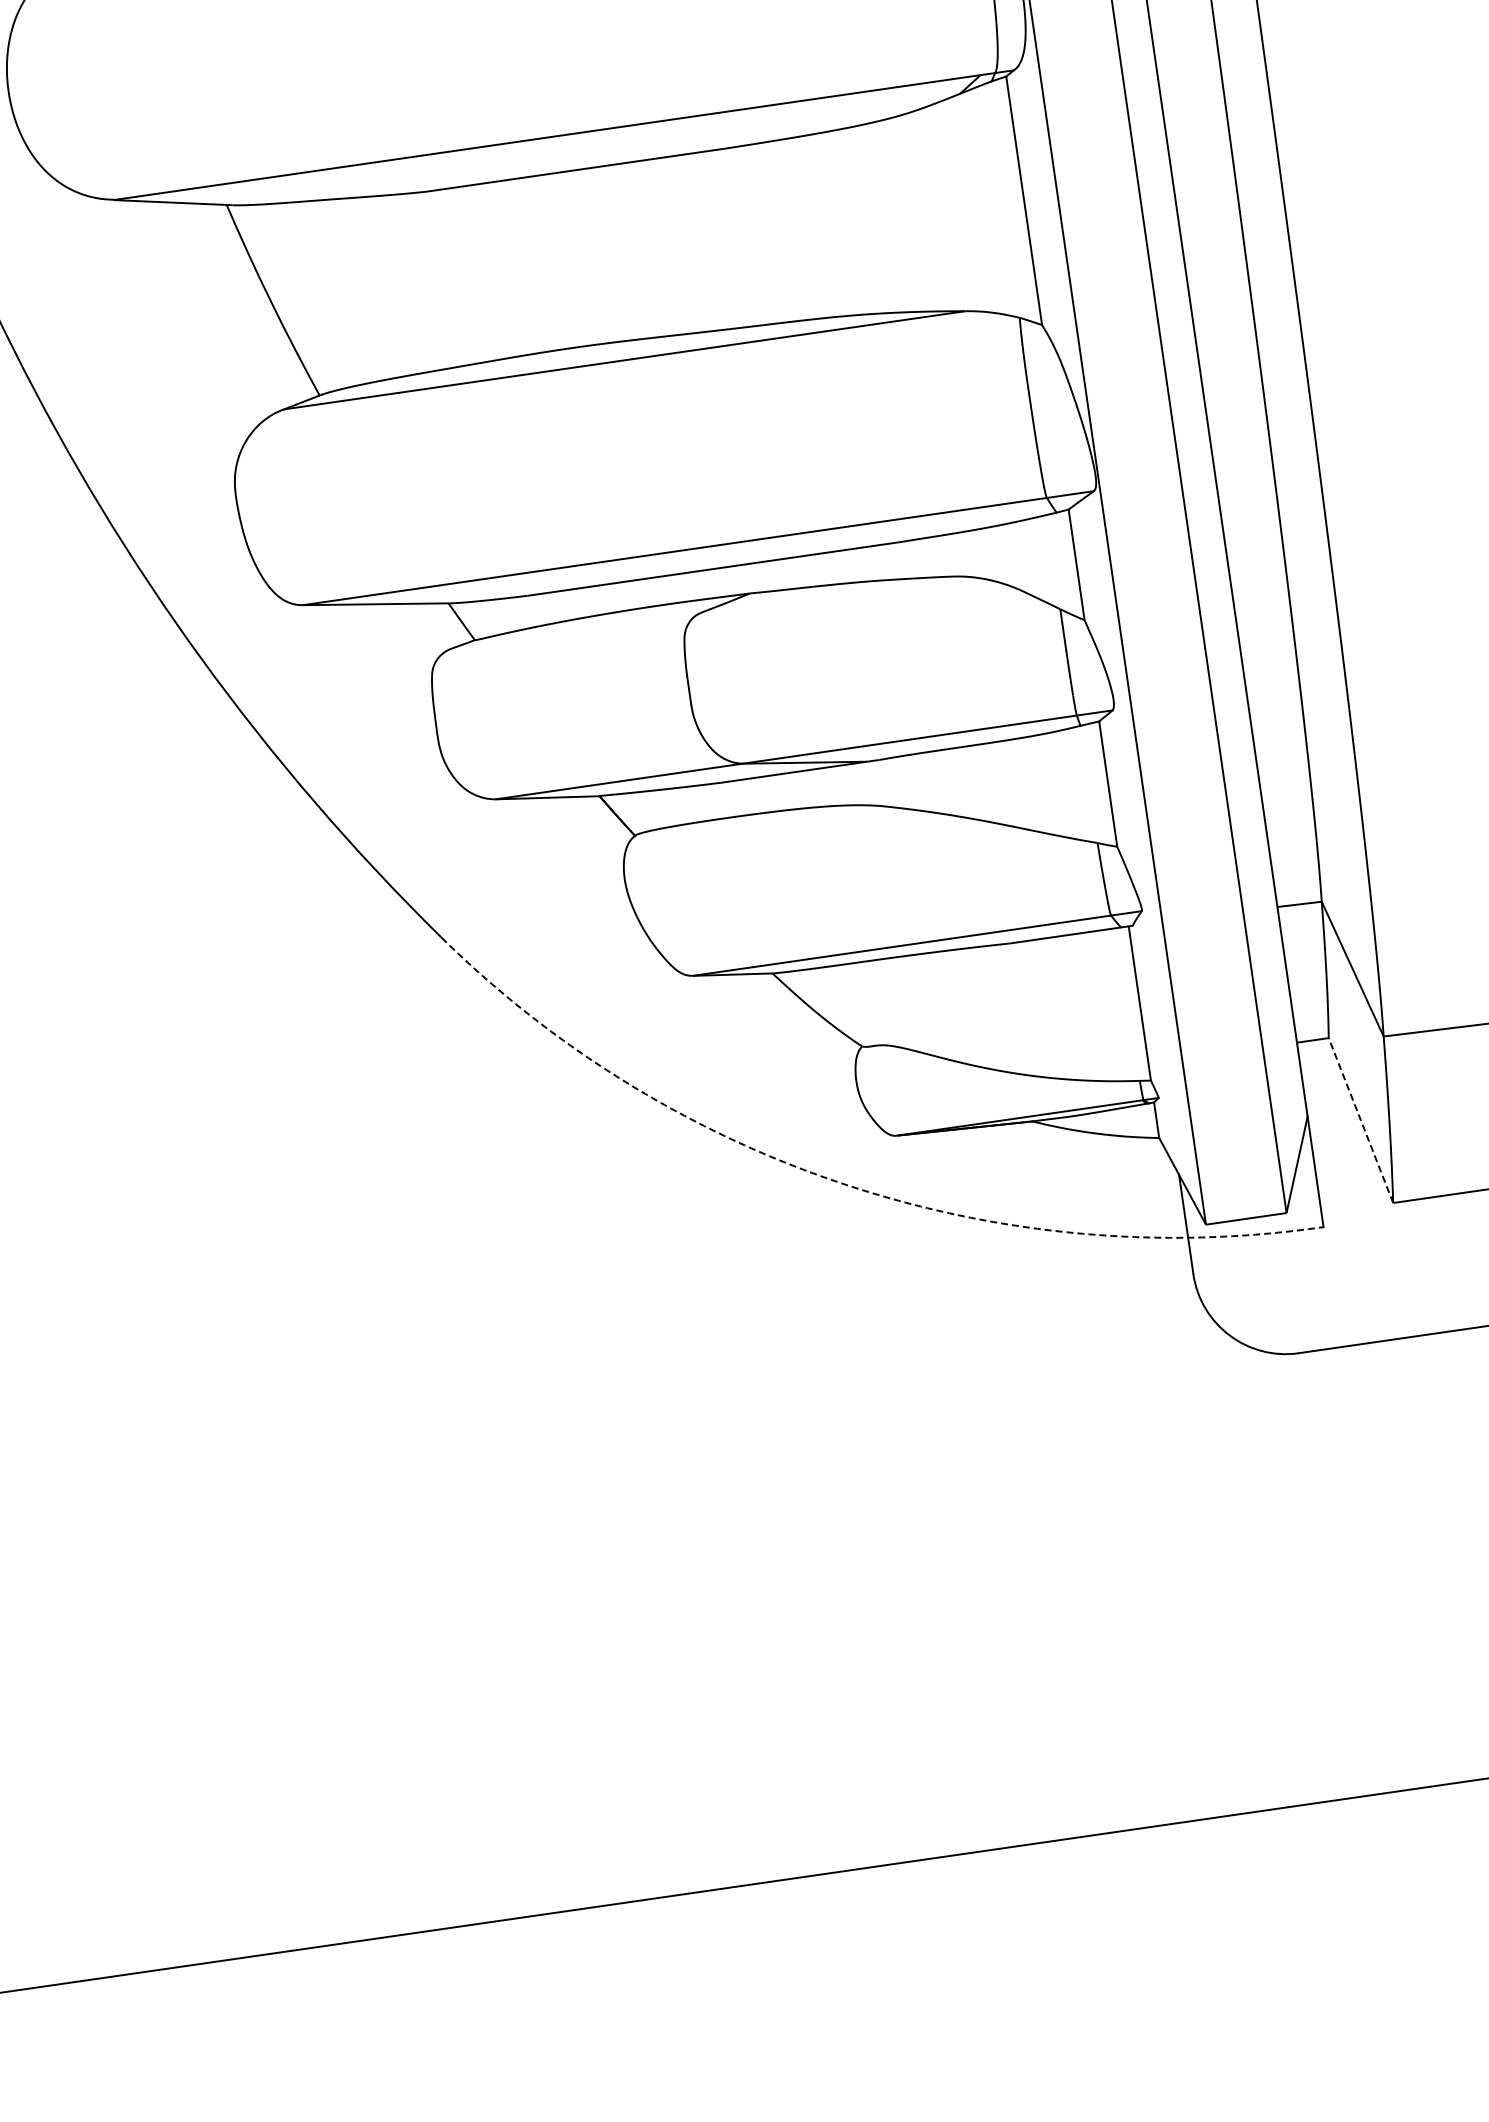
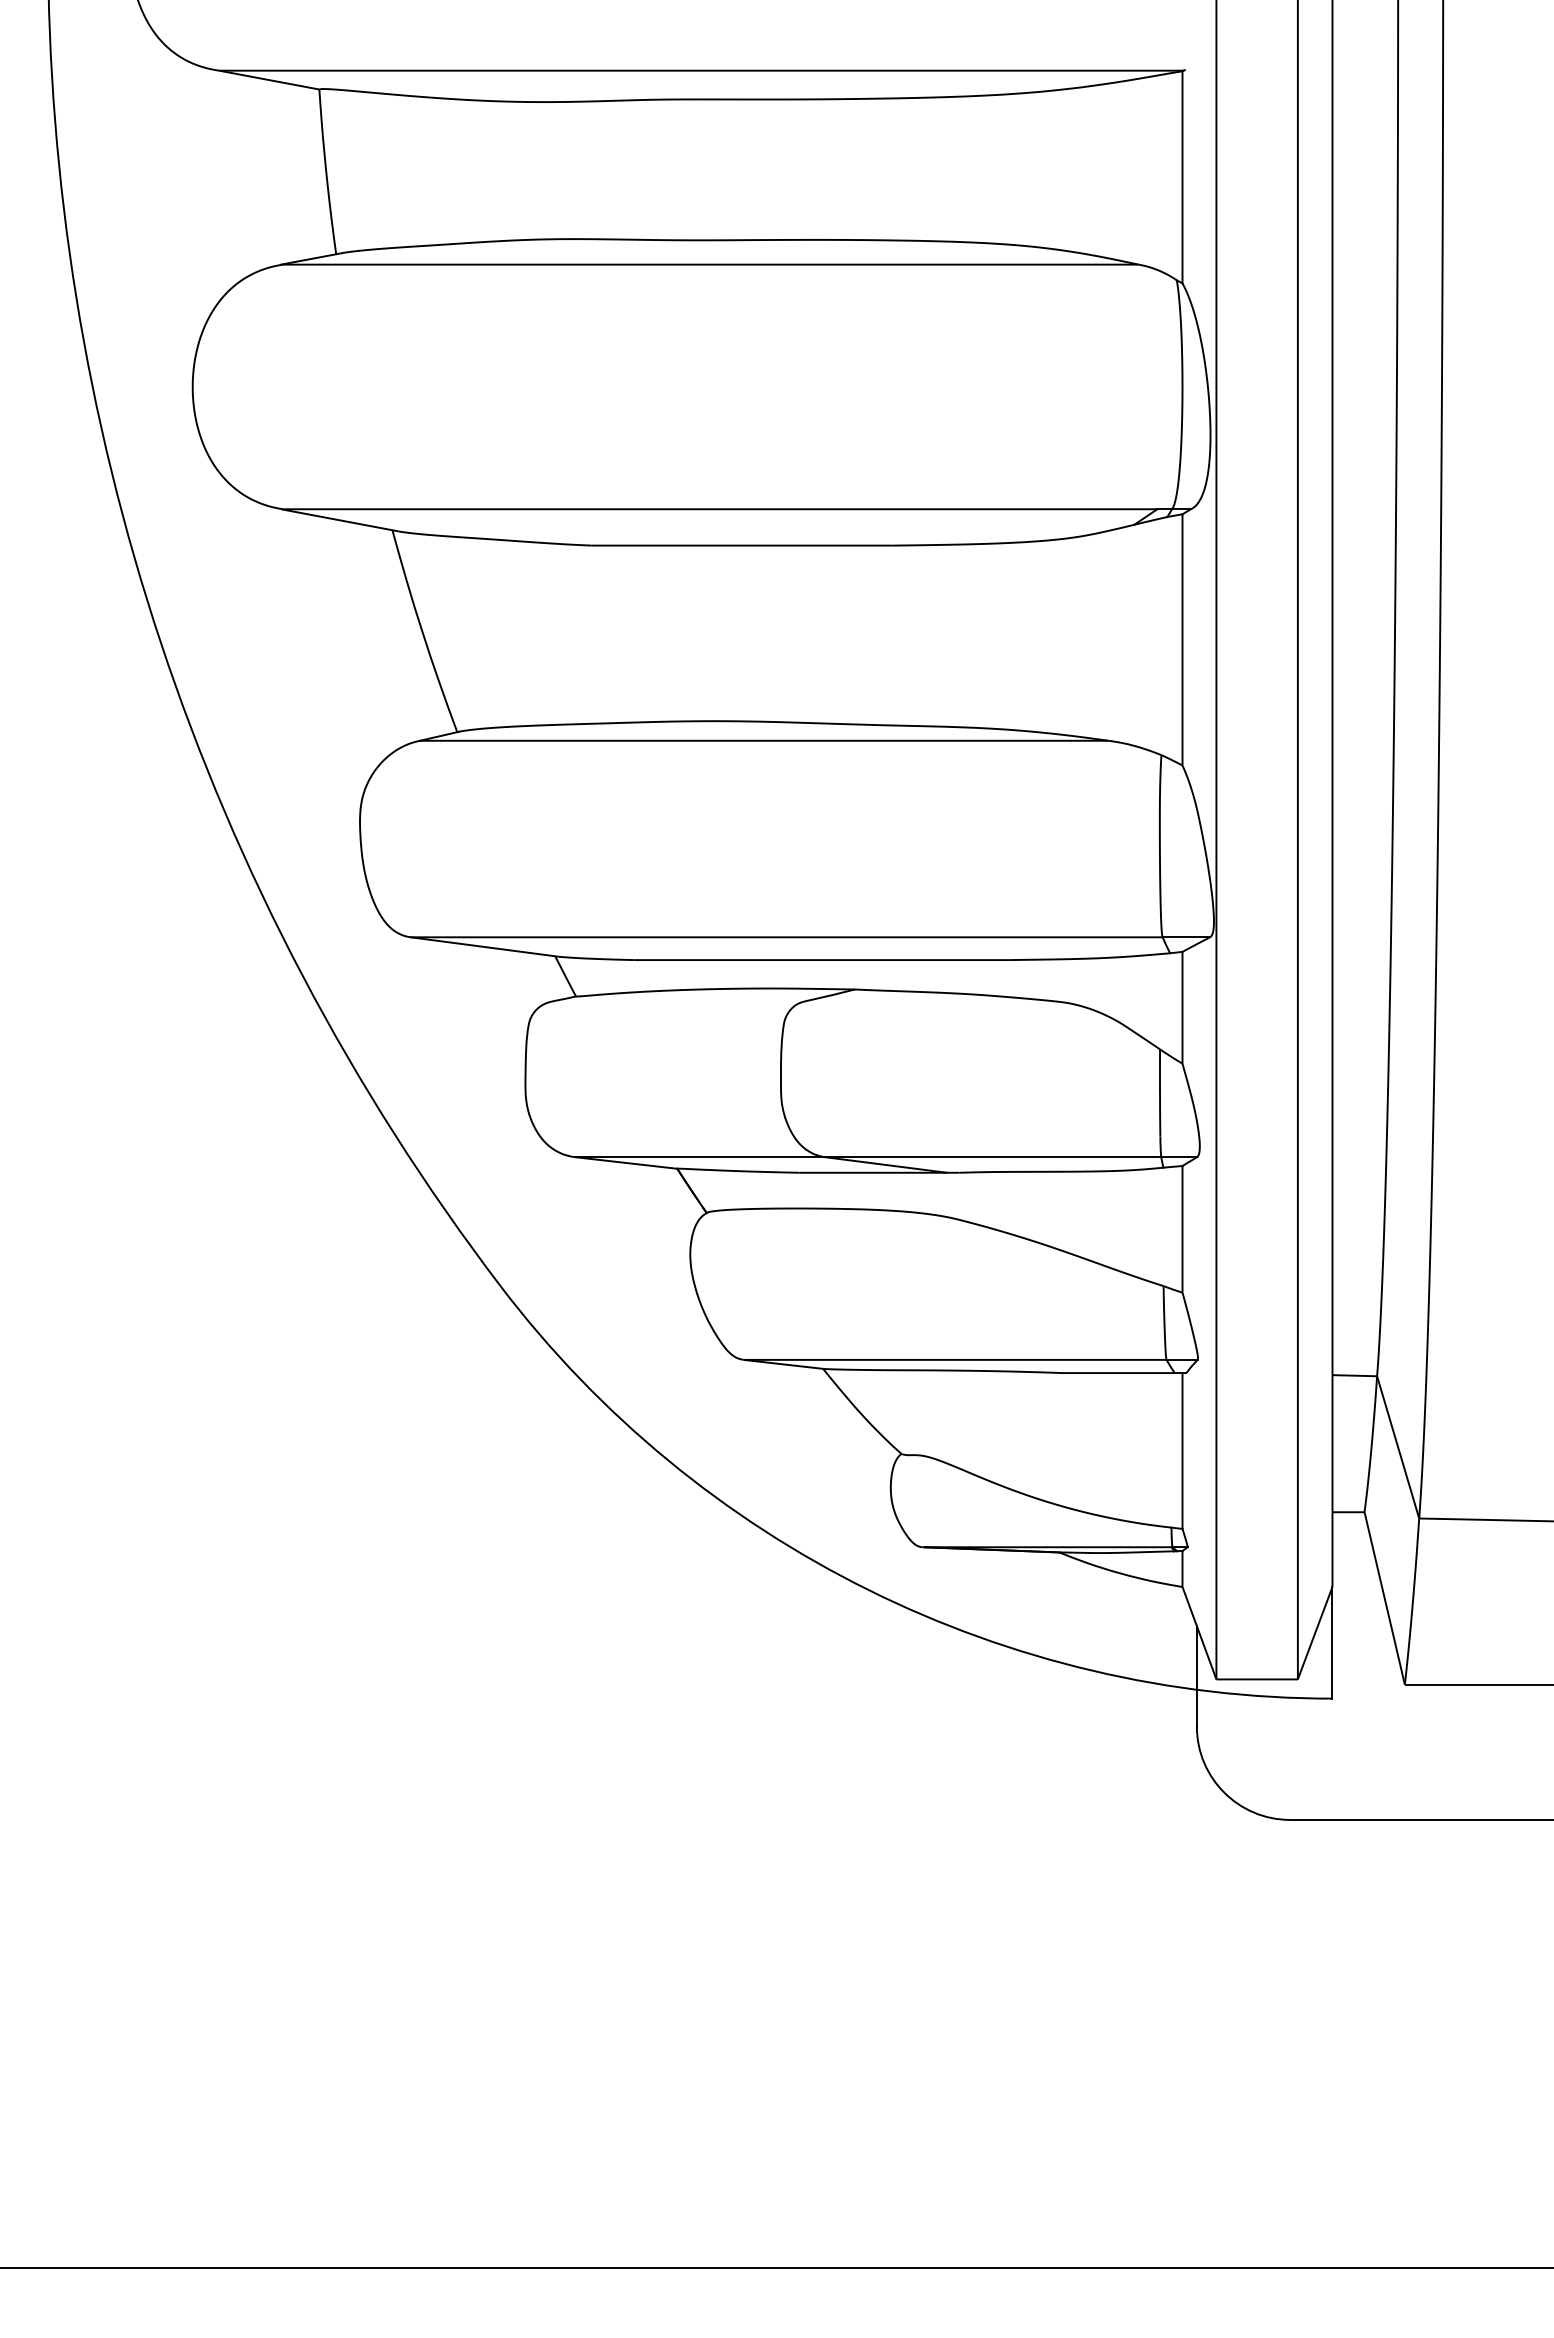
line: (1360, 1120) -> (1384, 1598), dashed -> solid
arc: (848, 1185) -> (868, 1589), dashed -> solid

